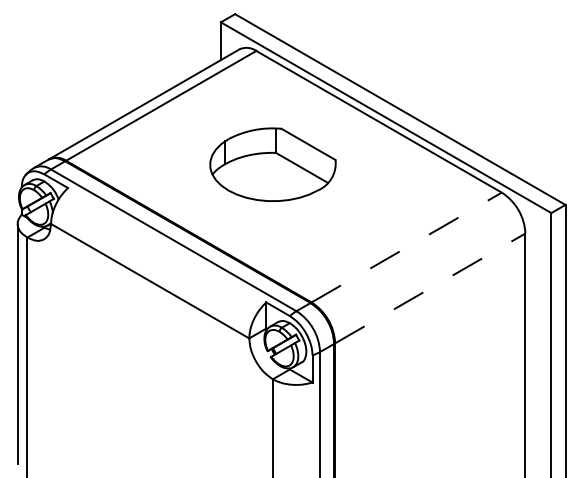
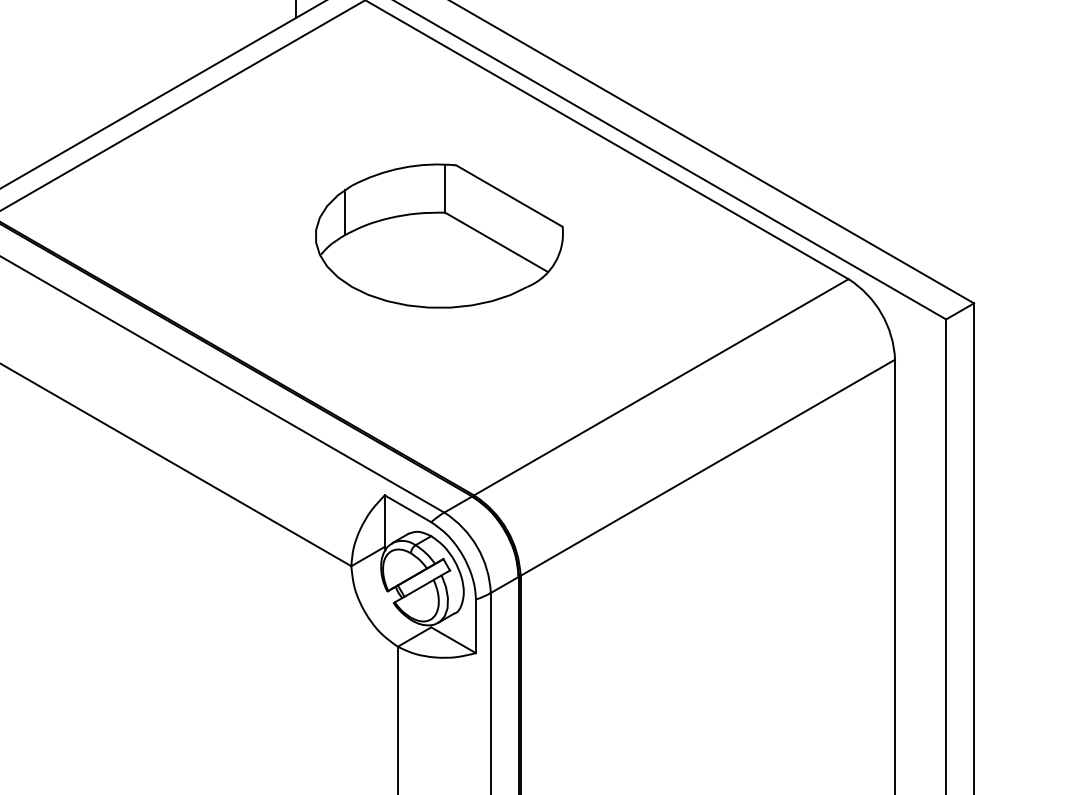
part: (272, 164) -> (438, 235), moved
line: (406, 247) -> (660, 387), dashed -> solid
line: (430, 288) -> (708, 467), dashed -> solid

